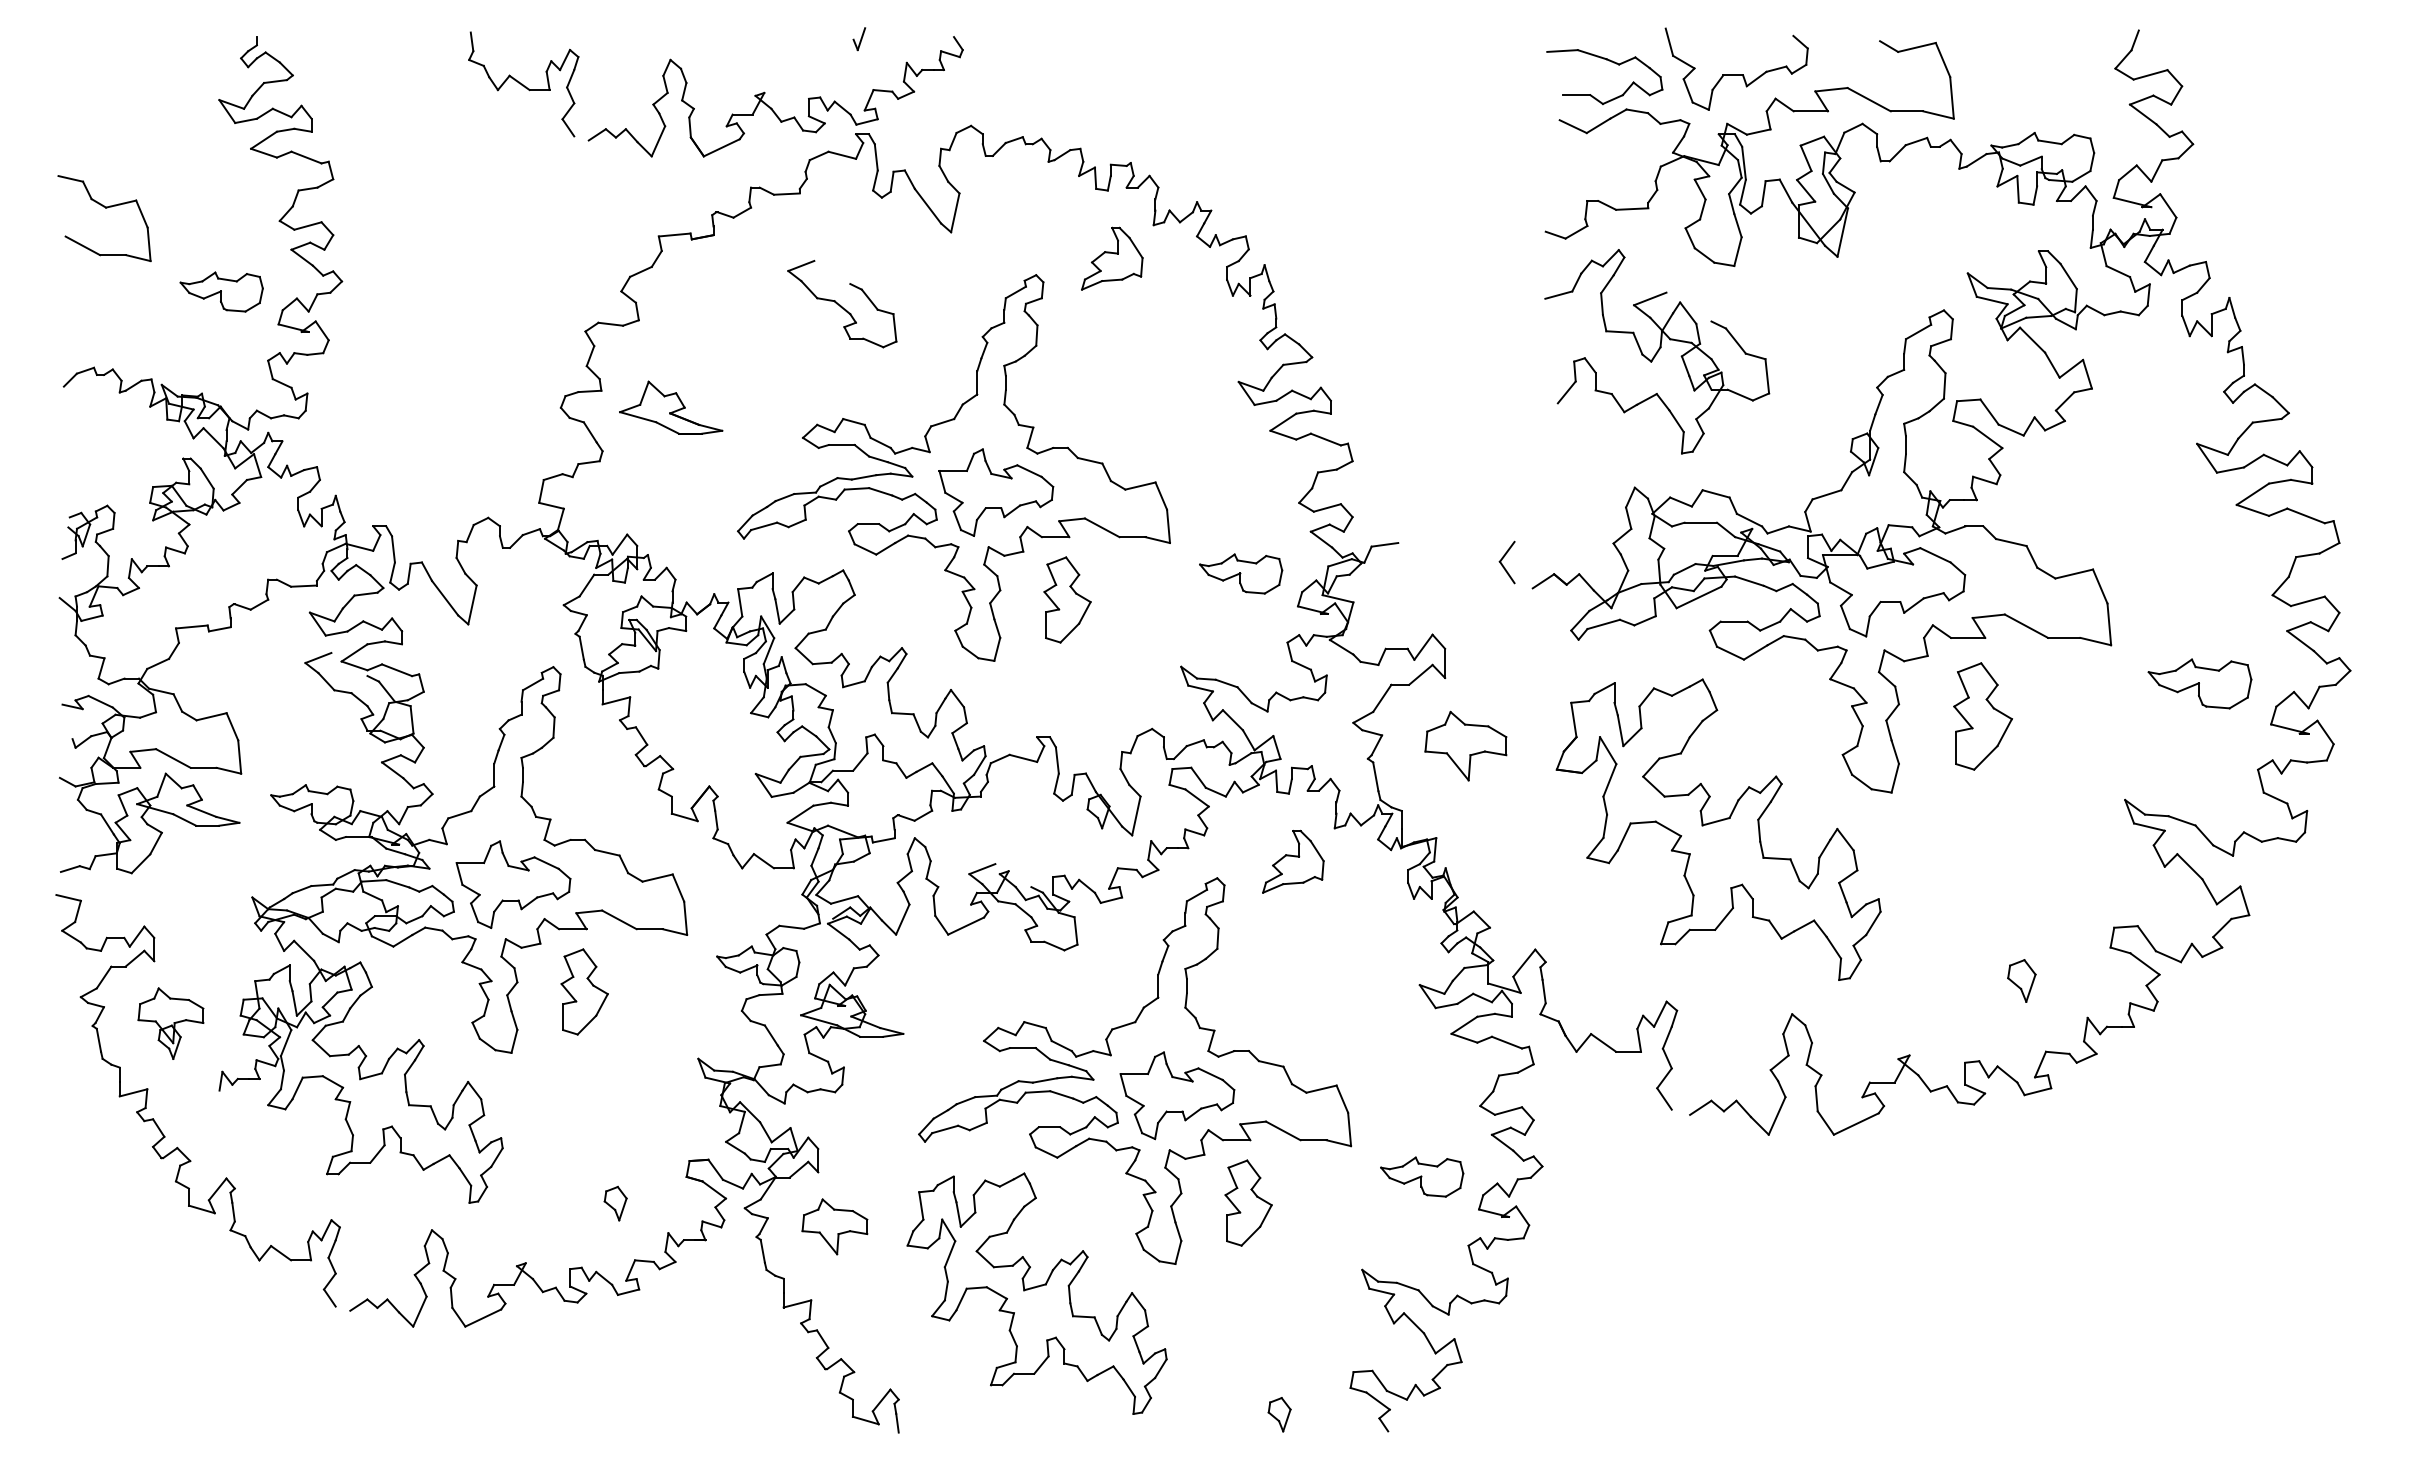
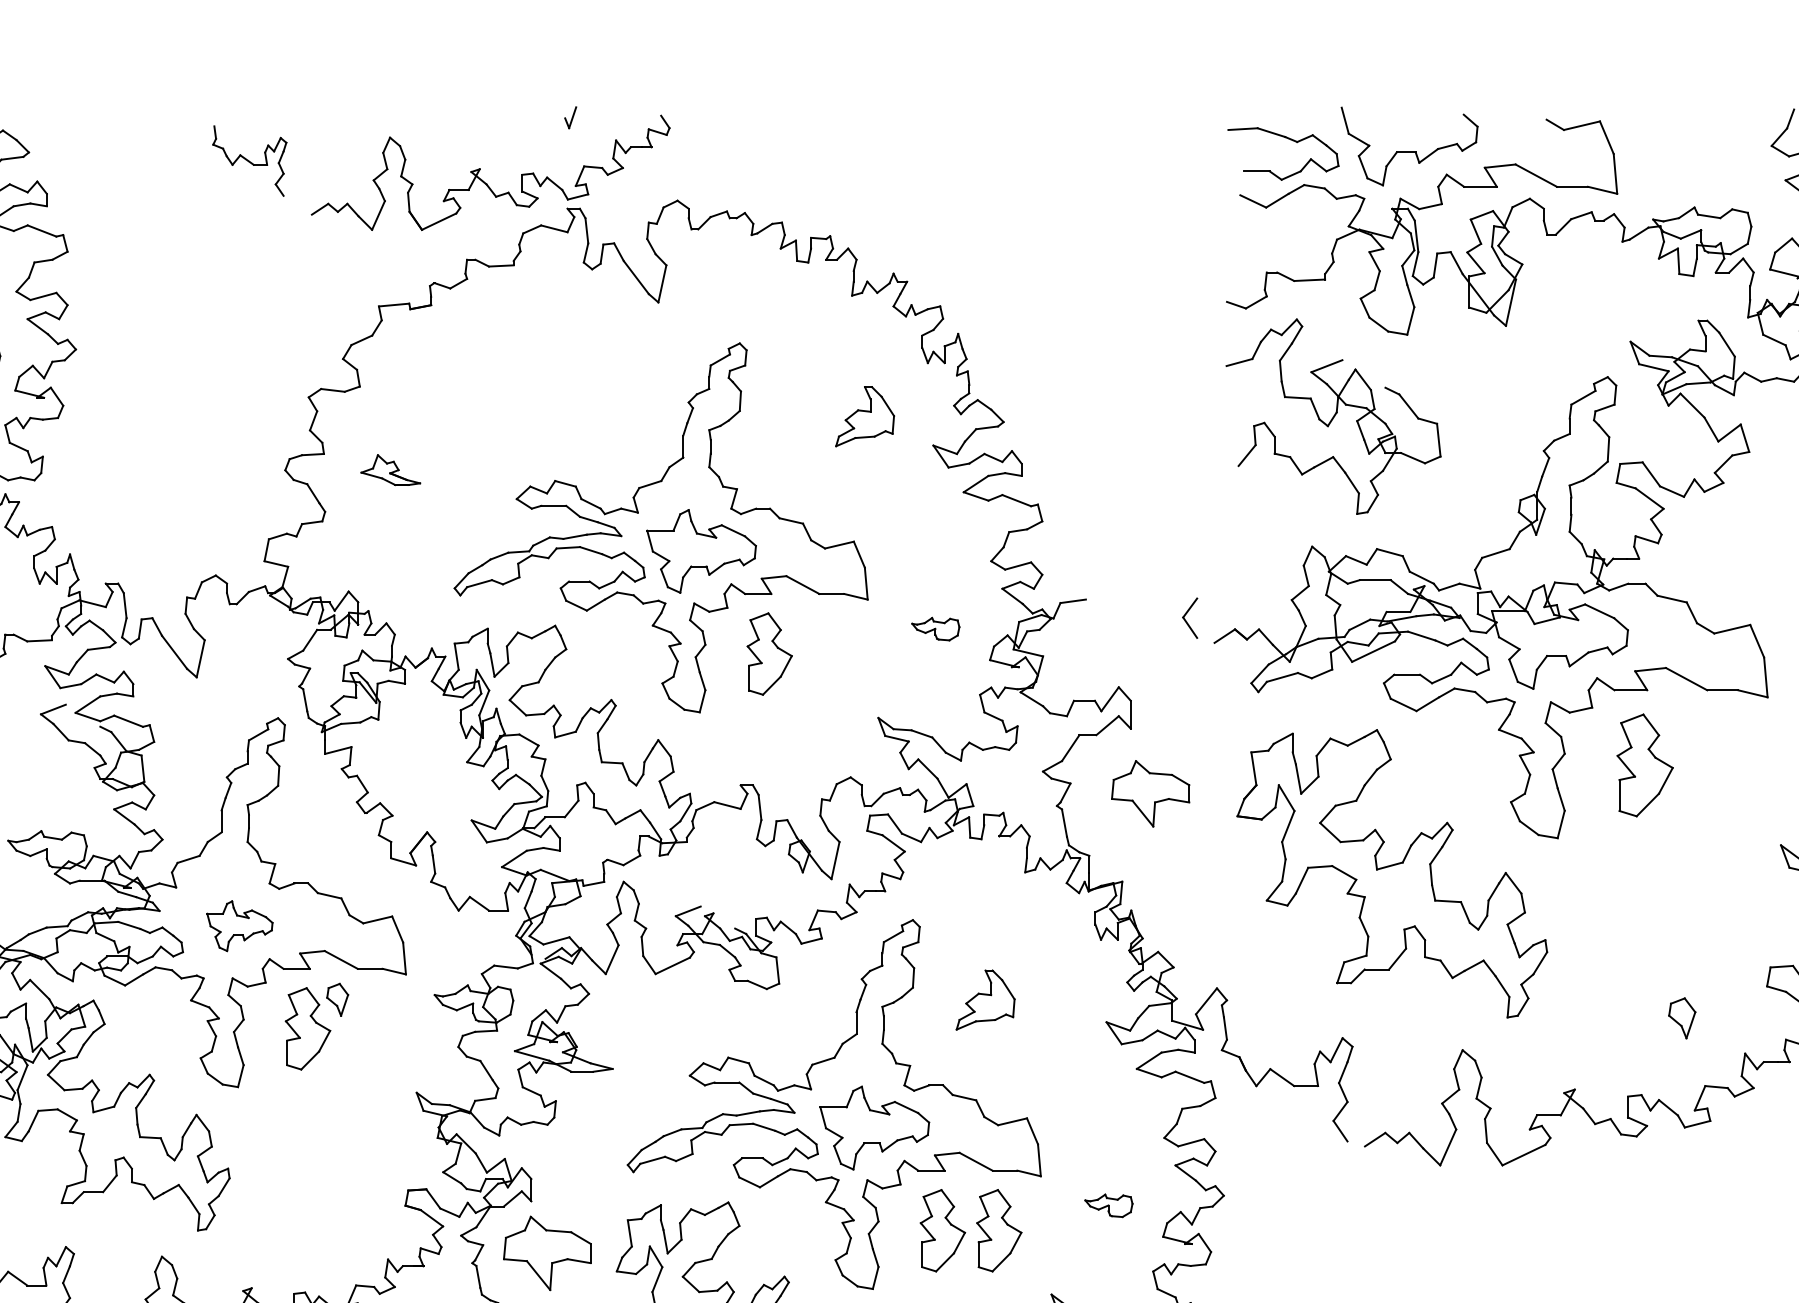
part: (523, 84) -> (249, 161), size x0.7
part: (1112, 258) -> (865, 416), moved
part: (842, 304) -> (554, 371), removed
part: (671, 407) -> (391, 469), size x0.6
part: (1241, 573) -> (936, 628), size x0.6
part: (1293, 861) -> (985, 999), moved
part: (513, 884) -> (239, 926), size x0.6
part: (1422, 1176) -> (1109, 1205), size x0.6
part: (1307, 1202) -> (999, 1230), added
part: (615, 1203) -> (337, 999), moved
part: (834, 1226) -> (546, 1253), size x1.4

